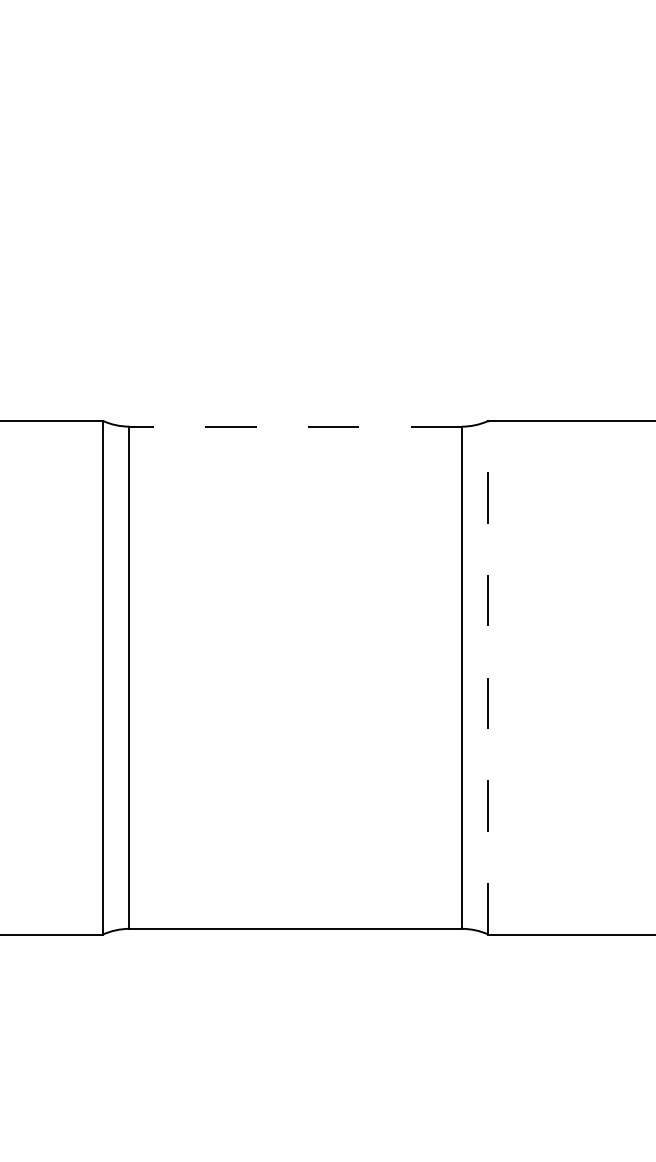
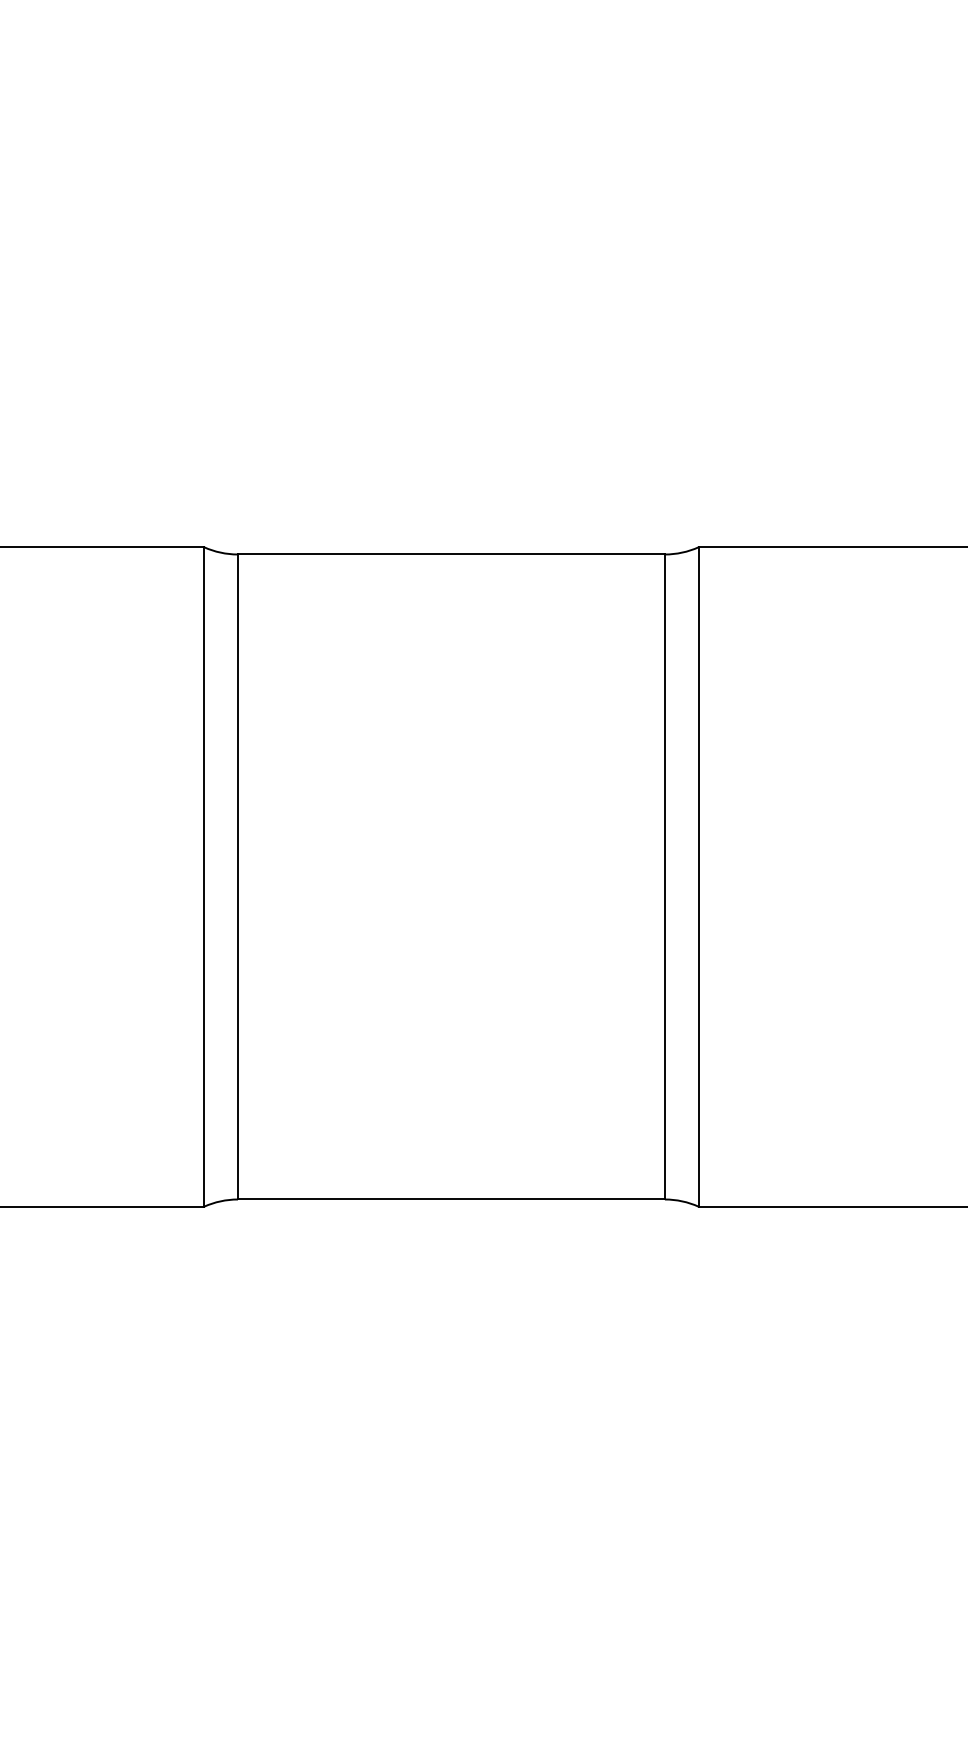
line: (294, 426) -> (450, 554), dashed -> solid
line: (488, 677) -> (698, 876), dashed -> solid

